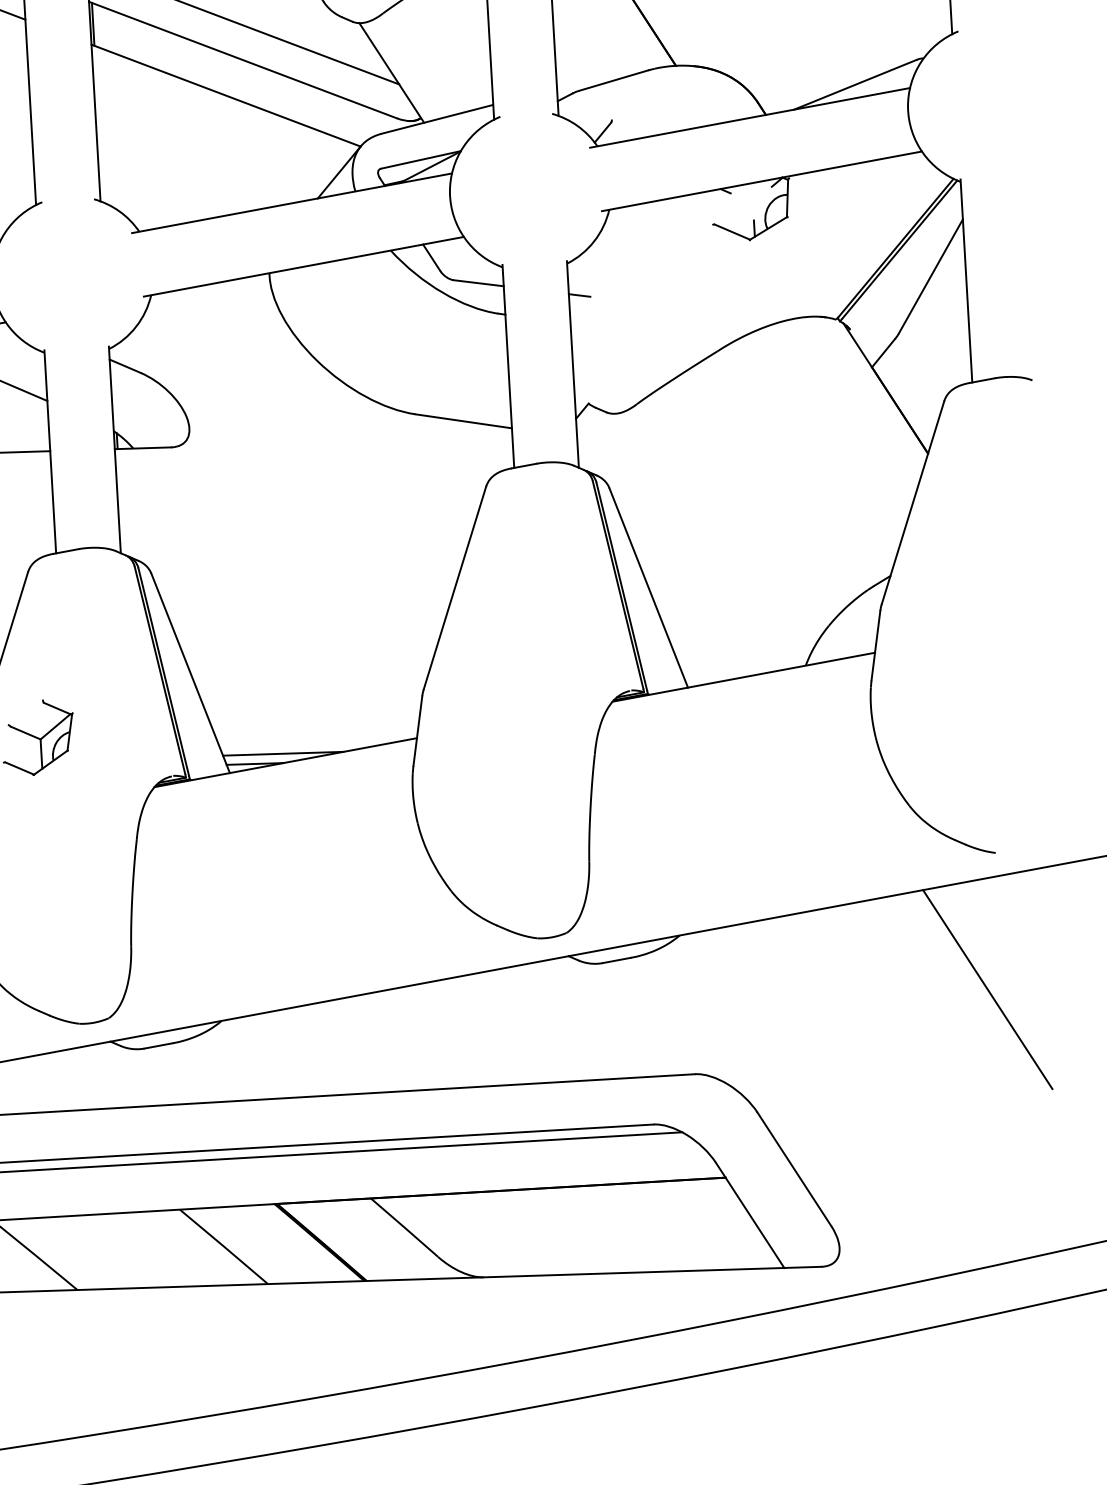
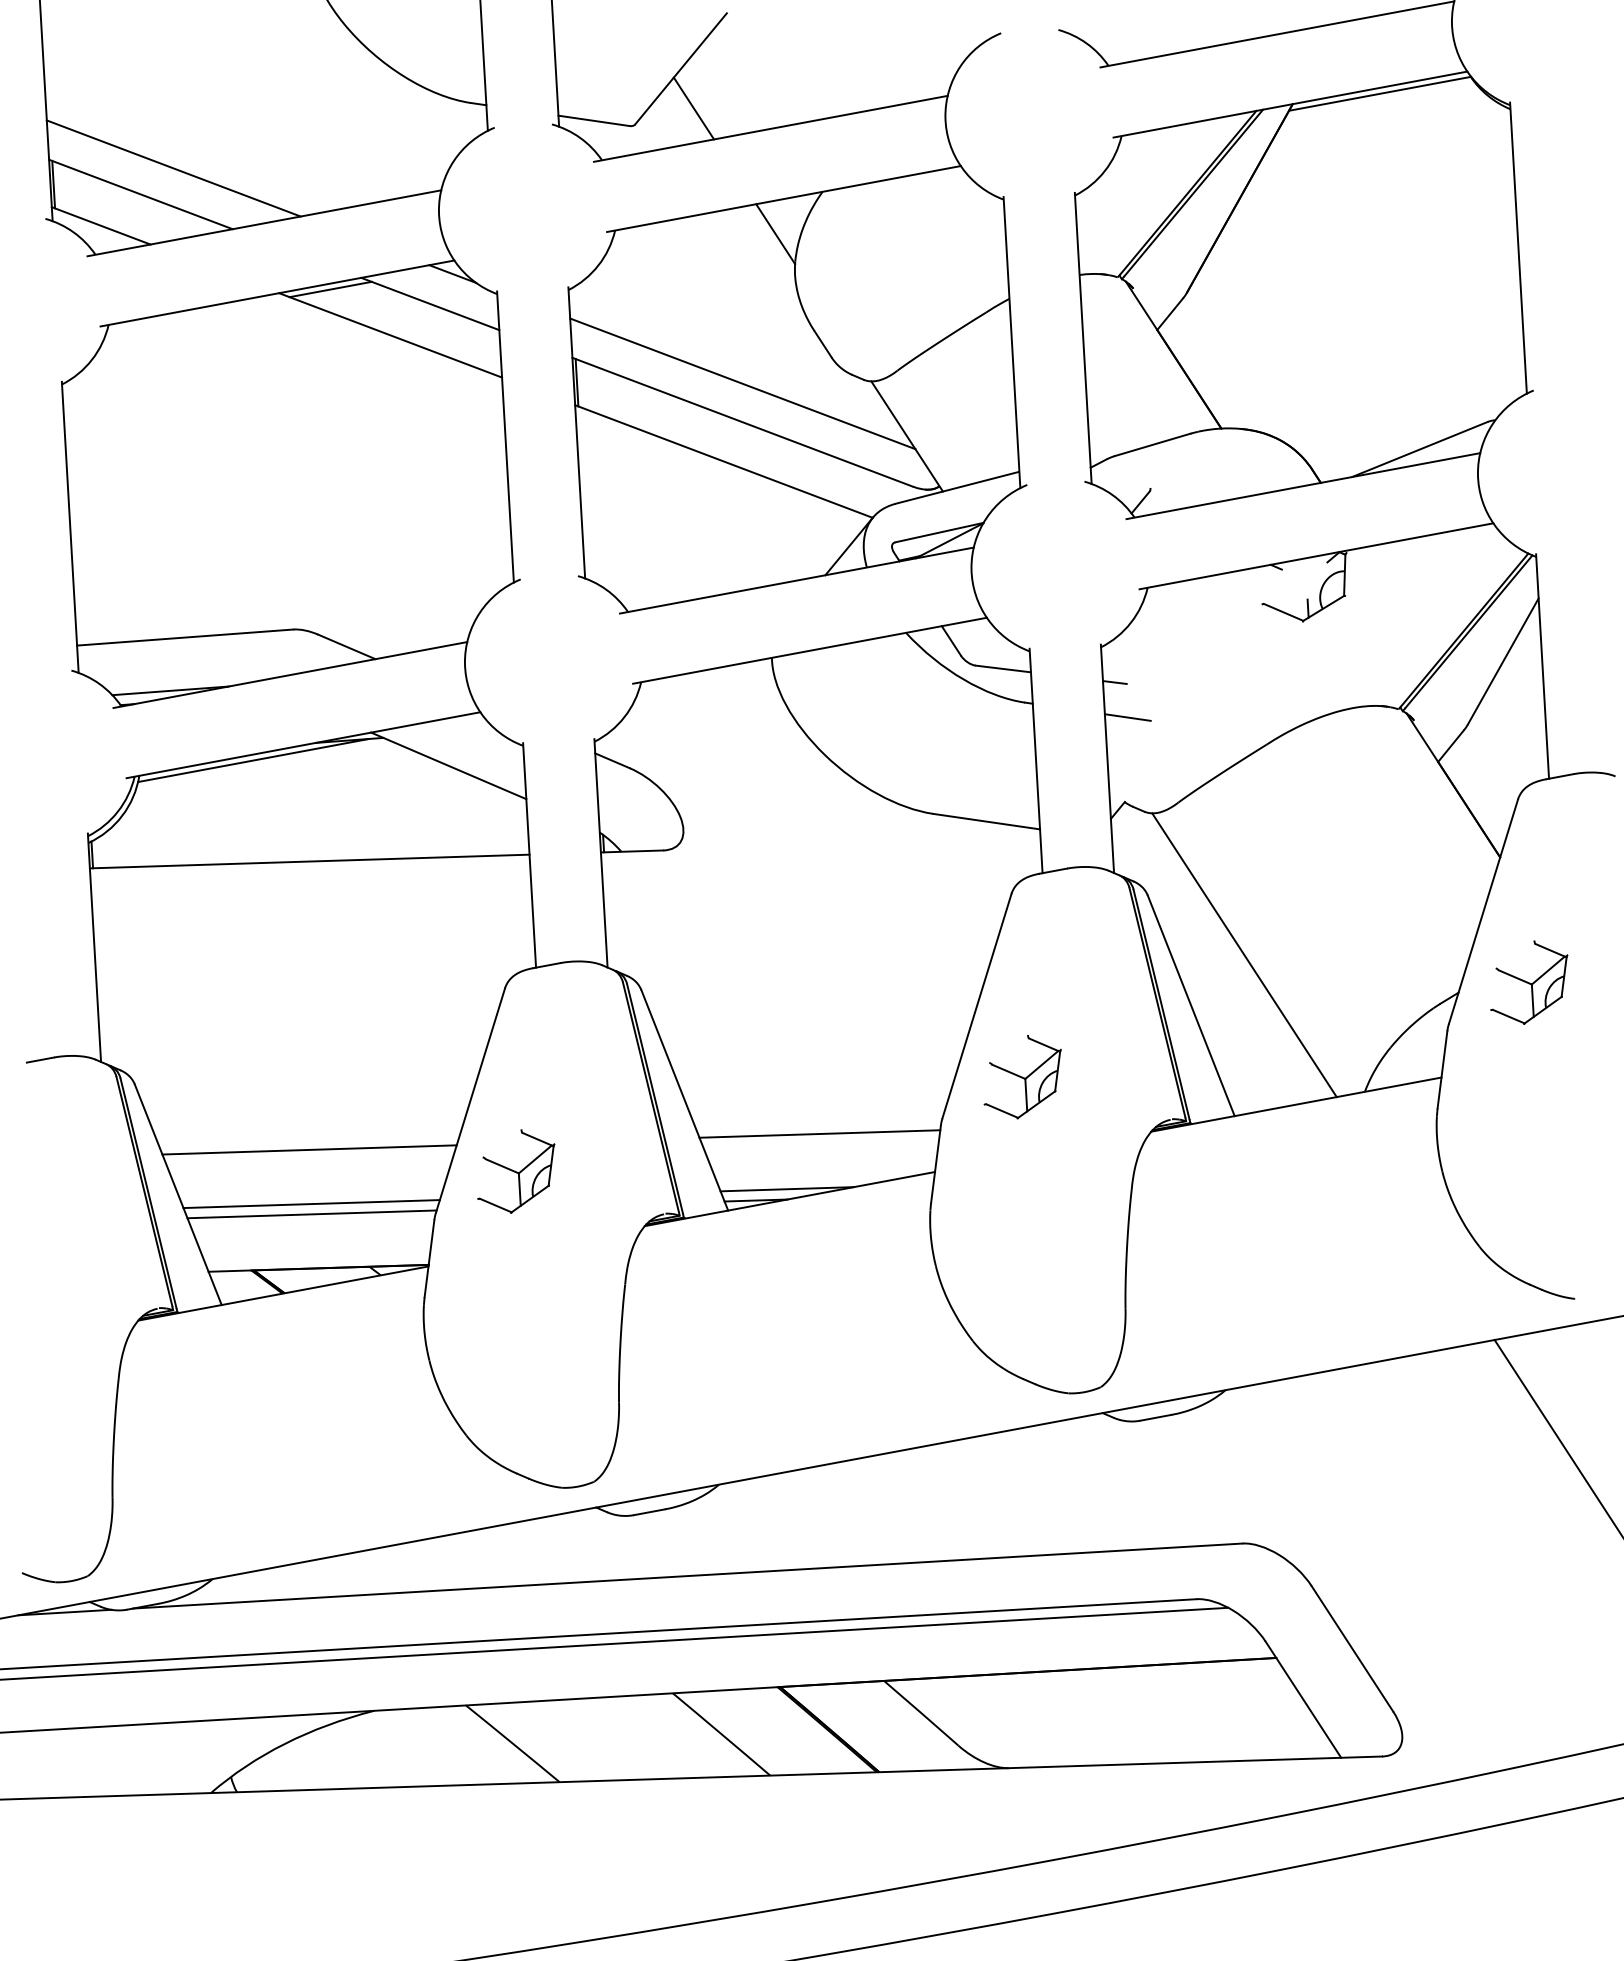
line: (591, 327) -> (1127, 717), added
line: (696, 542) -> (1244, 955), added
part: (954, 566) -> (1529, 982), added
part: (496, 652) -> (1022, 1077), added
line: (312, 703) -> (819, 1133), added

